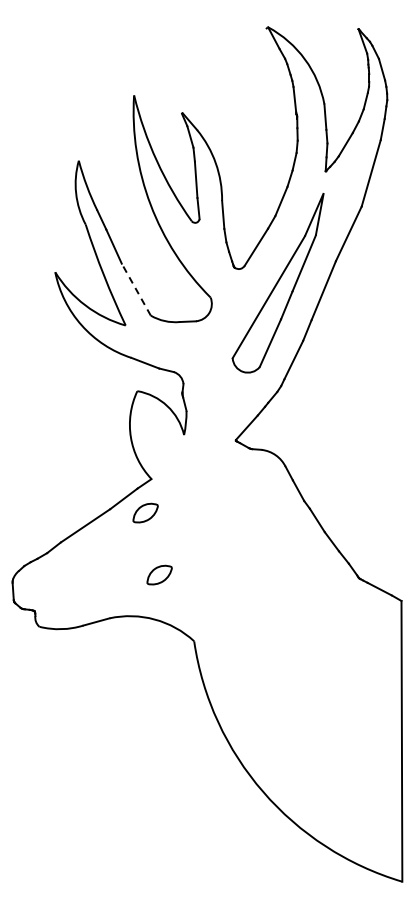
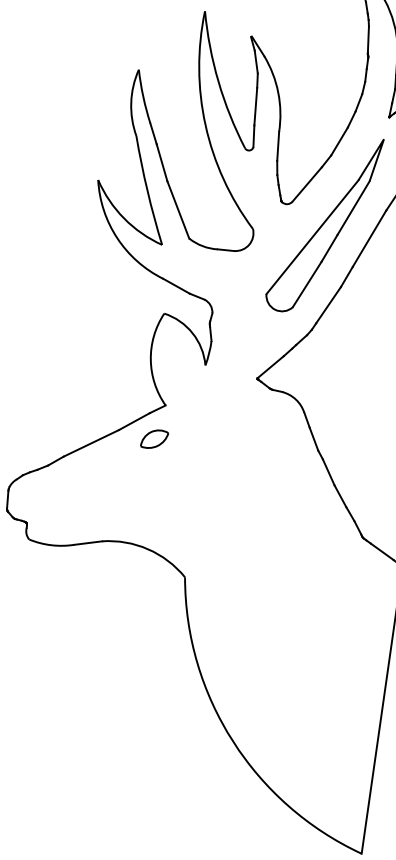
line: (136, 289) -> (178, 209), dashed -> solid
part: (159, 574) -> (159, 504), removed

